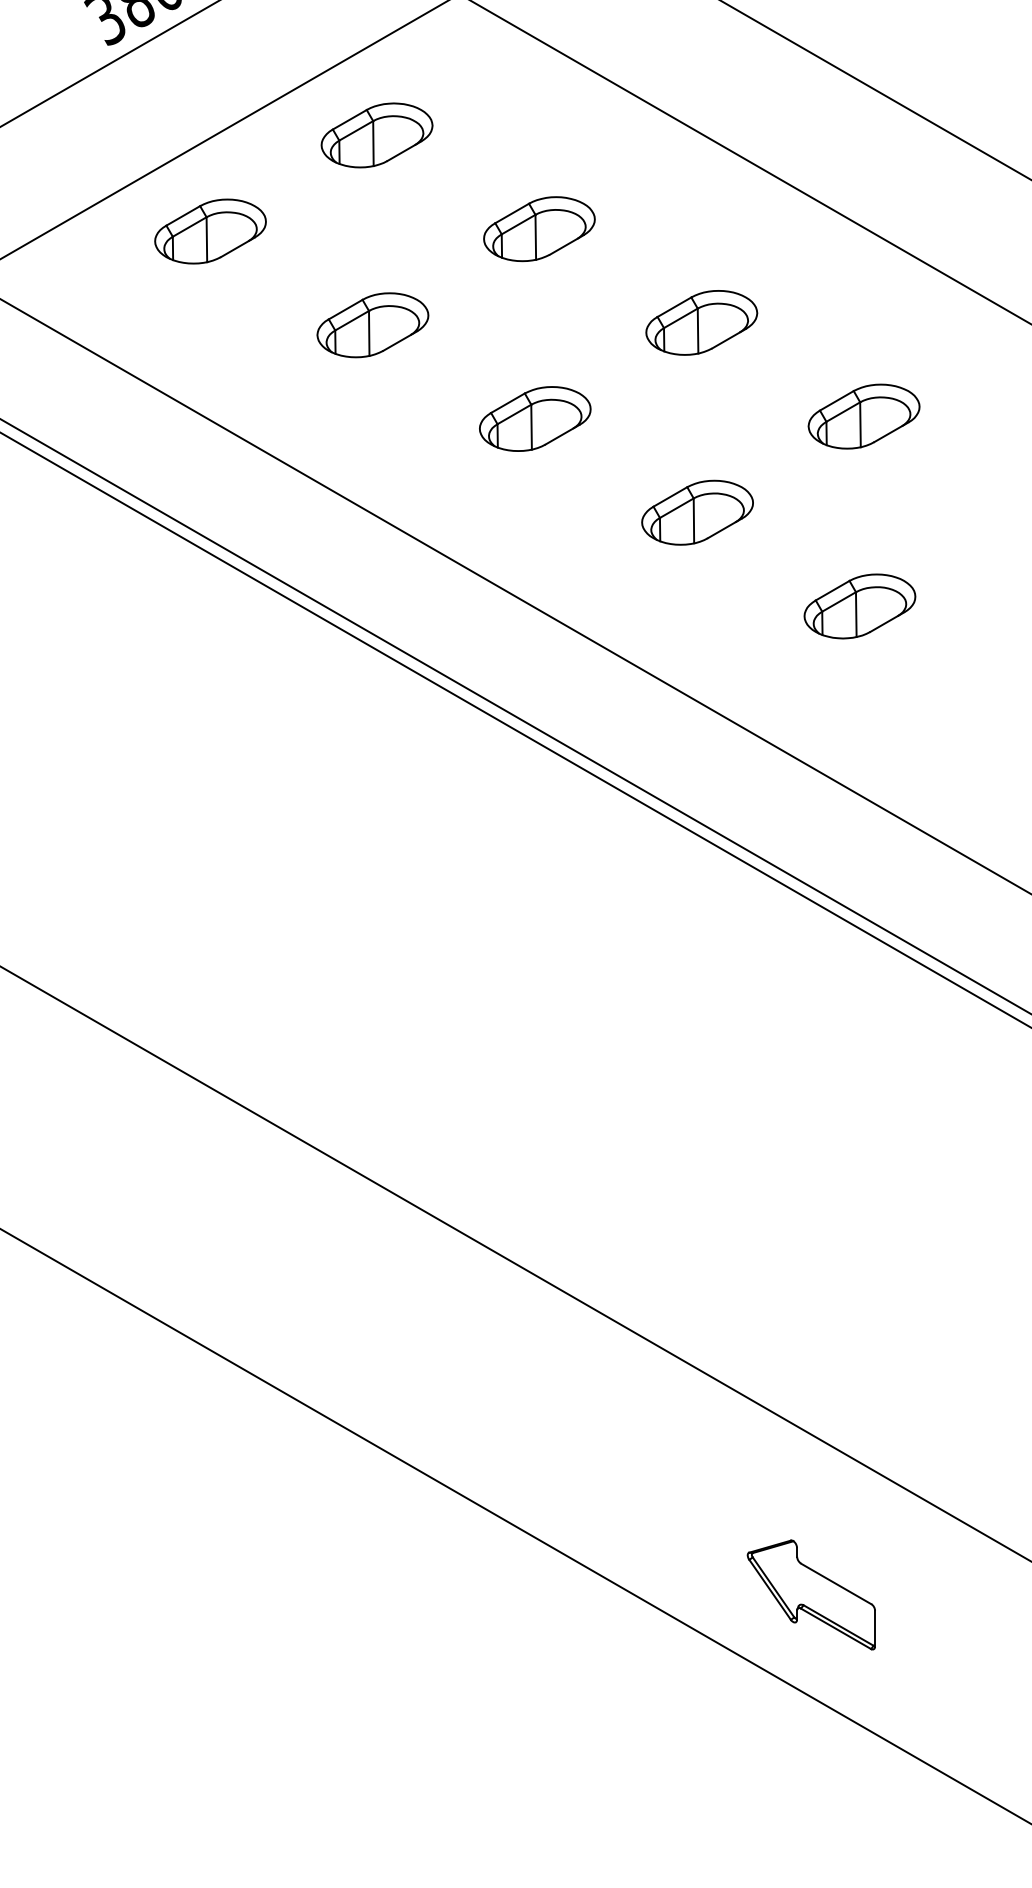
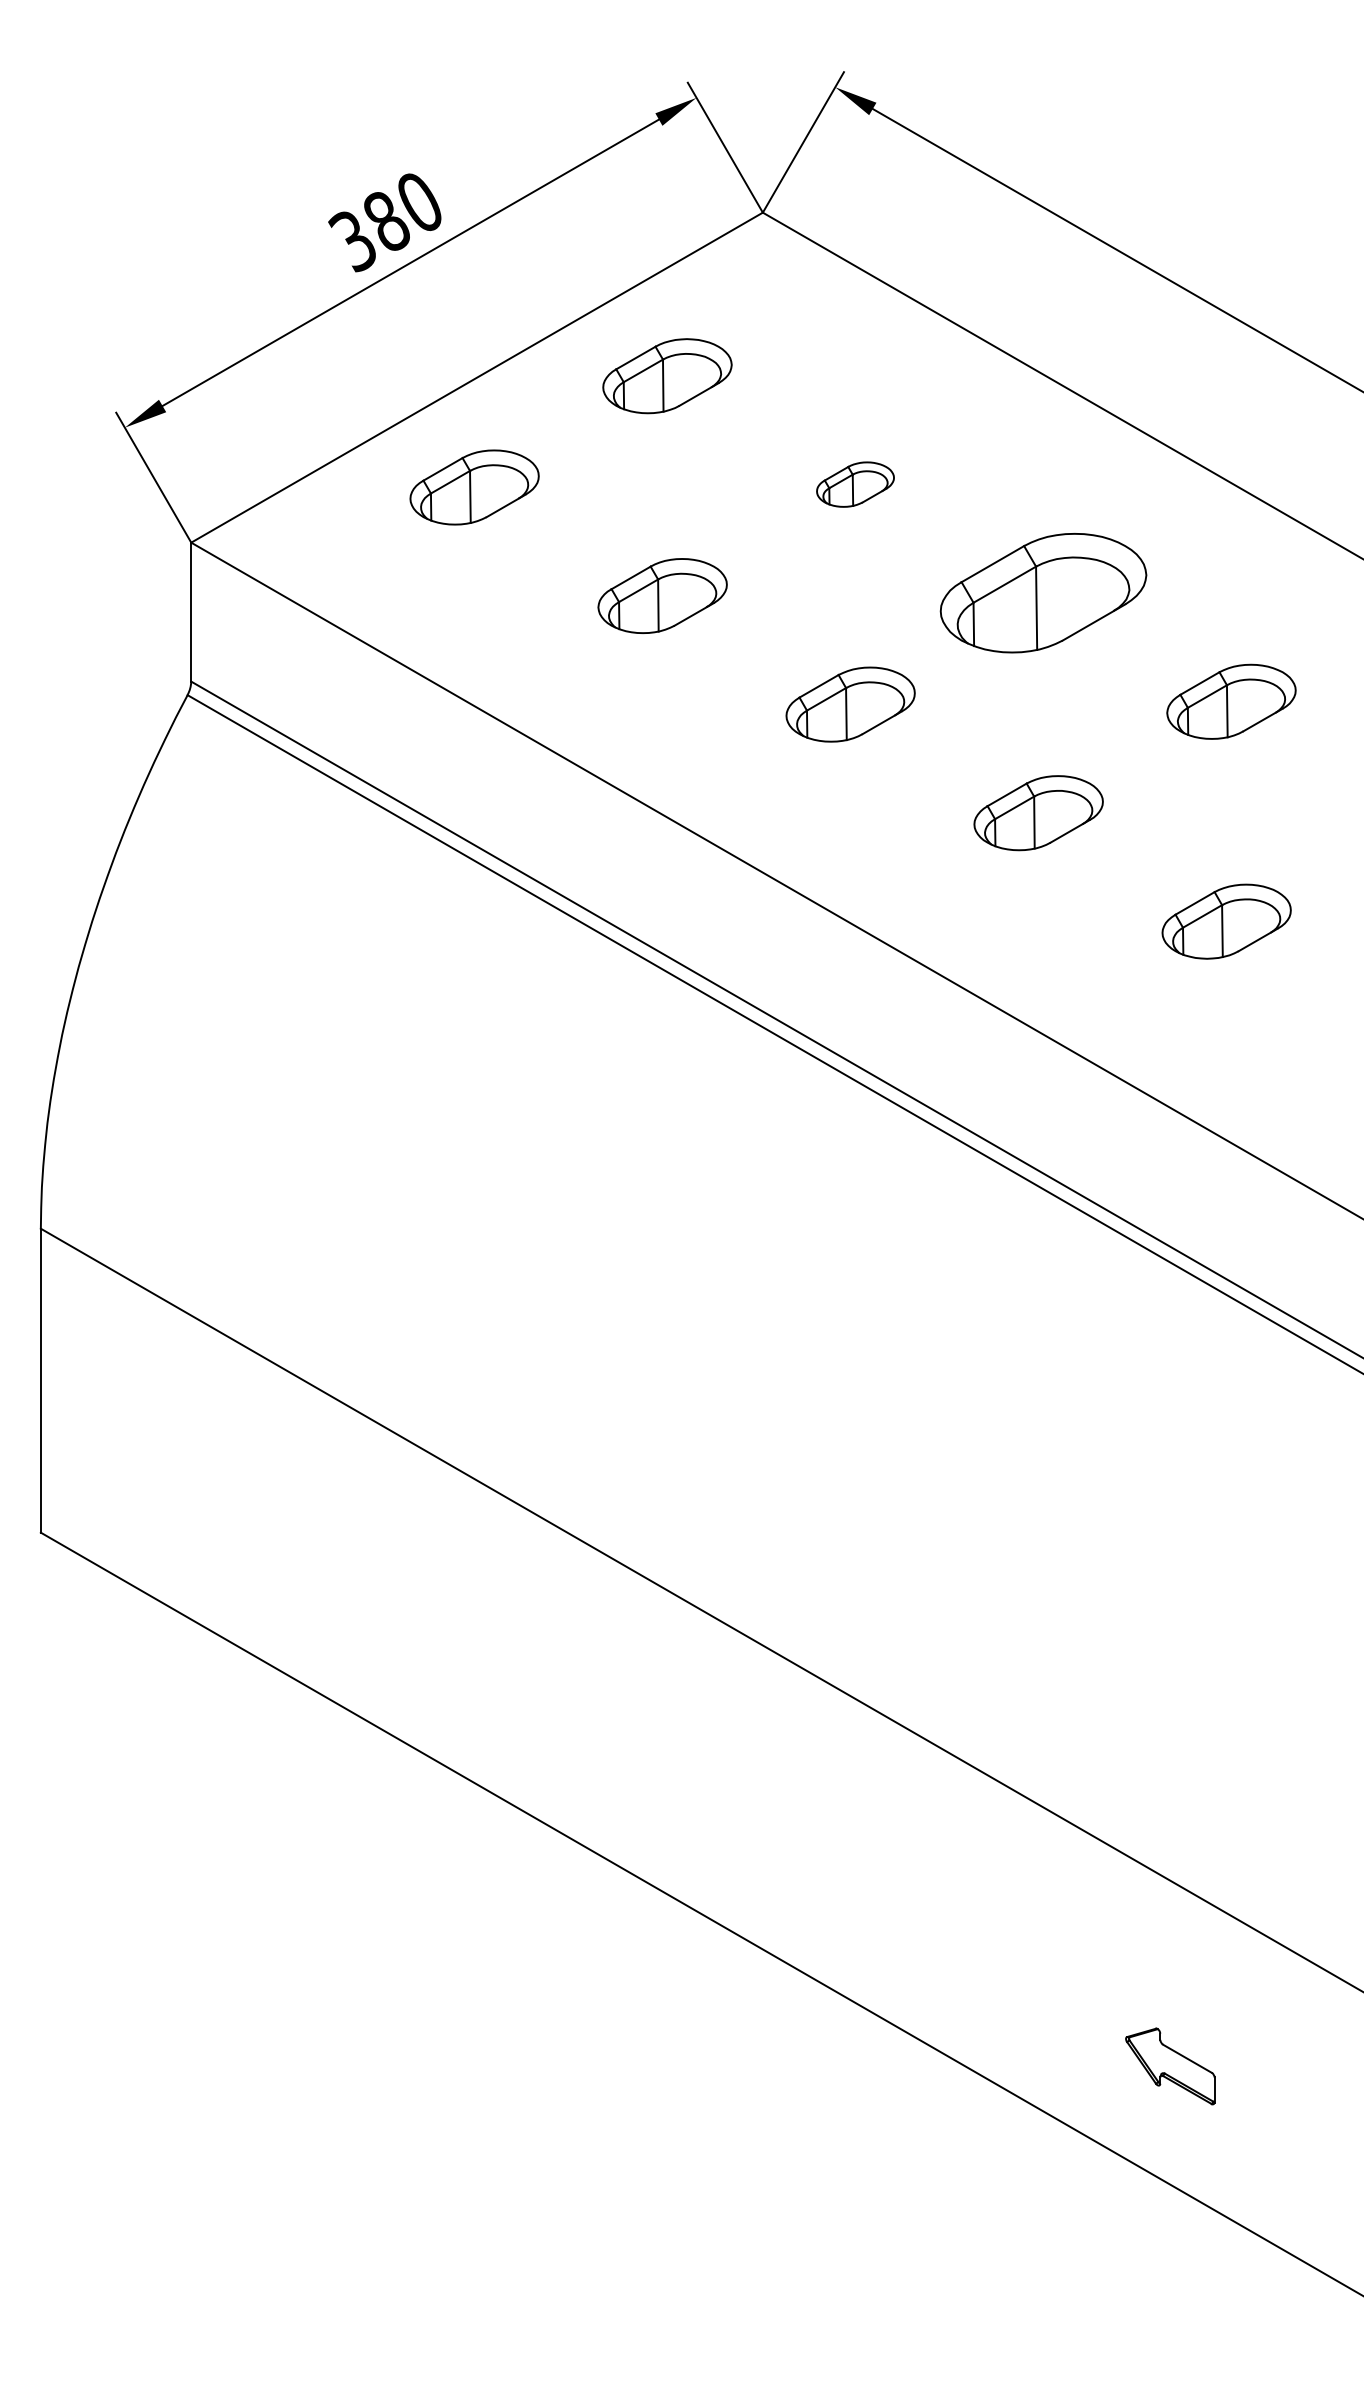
part: (539, 228) -> (855, 484), size x0.6
part: (701, 323) -> (1043, 593), size x1.6
part: (810, 1595) -> (1169, 2066), size x0.6

